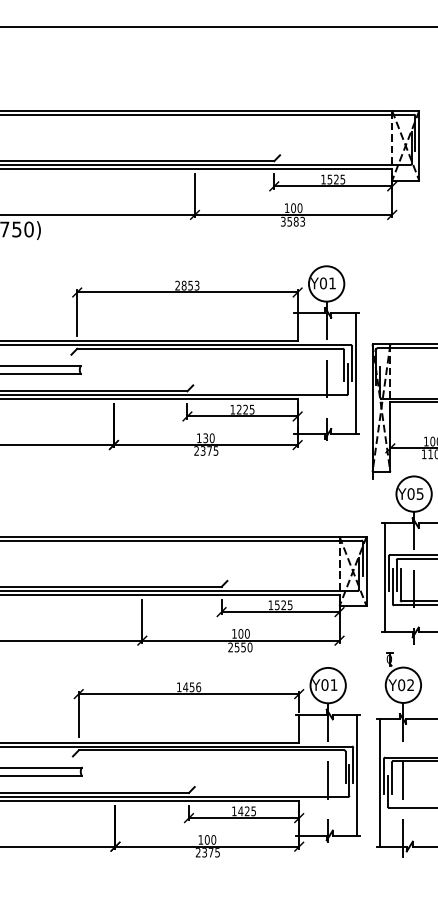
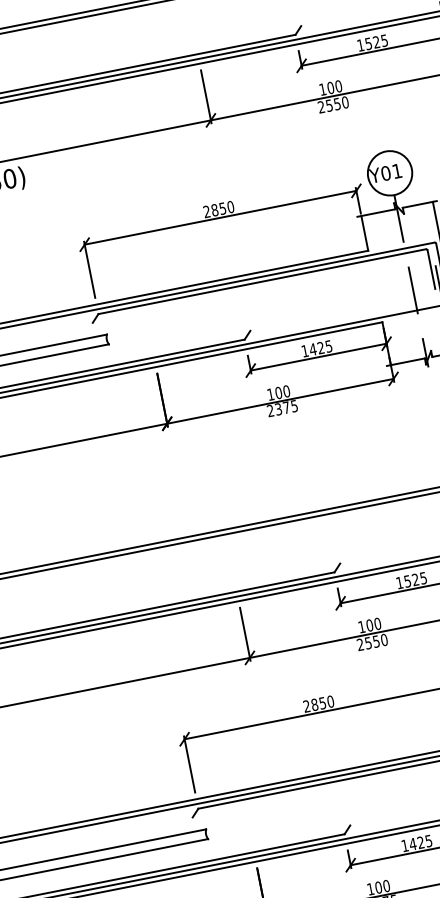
text: (293, 221) -> (333, 104), 3583 -> 2550
text: (196, 285) -> (230, 206), 2853 -> 2850
text: (238, 409) -> (312, 349), 1225 -> 1425
text: (205, 438) -> (278, 393), 130 -> 100
text: (188, 687) -> (318, 704), 1456 -> 2850

